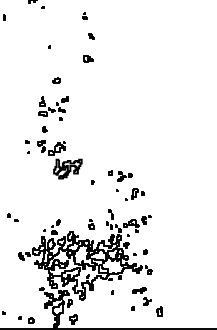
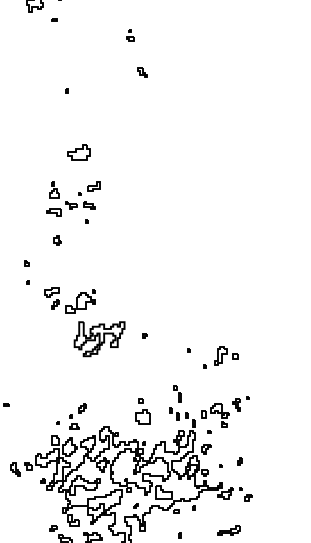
part: (88, 58) -> (136, 112), removed
part: (56, 80) -> (79, 151), size x1.6
part: (59, 159) -> (84, 321), moved
part: (120, 175) -> (194, 323), removed
part: (91, 224) -> (142, 412), size x1.6

